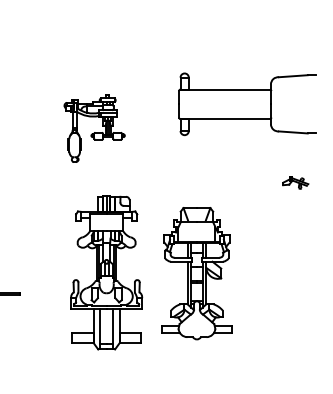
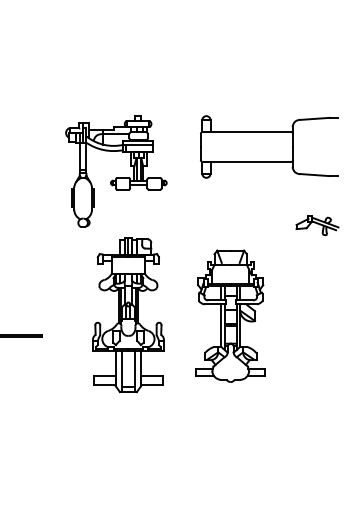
part: (94, 128) -> (116, 171), size x1.67
part: (295, 182) -> (317, 225), size x1.67
part: (196, 272) -> (230, 315), moved

